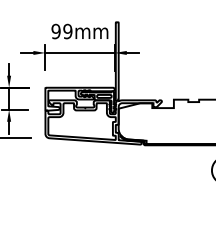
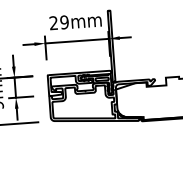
text: (55, 31) -> (53, 23), 99mm -> 29mm

